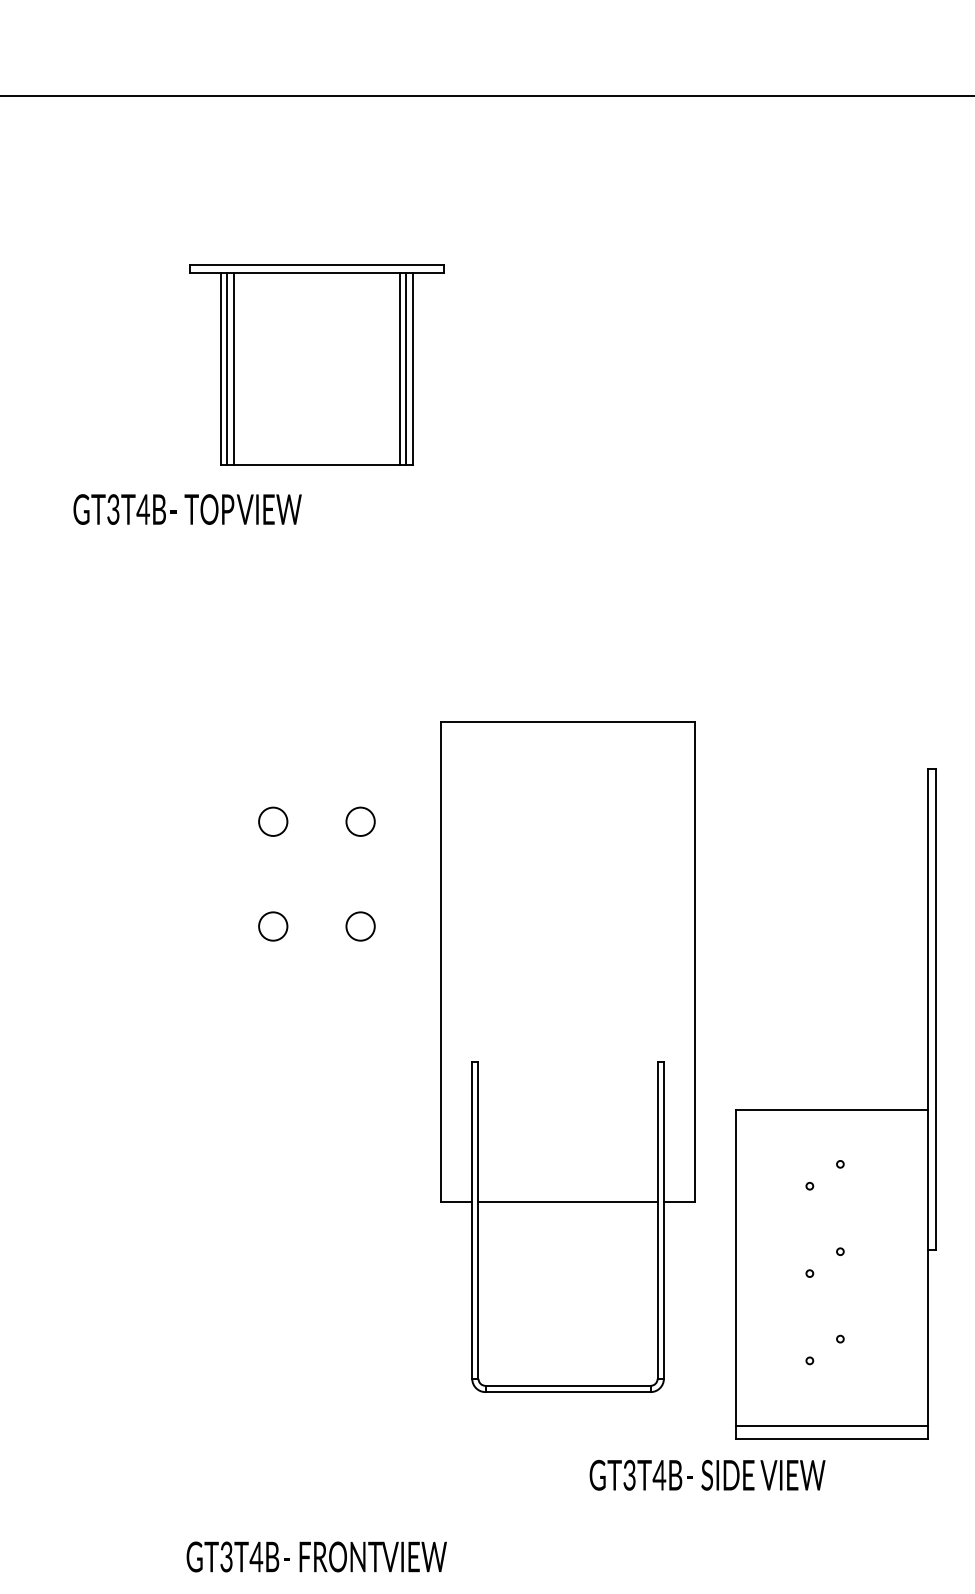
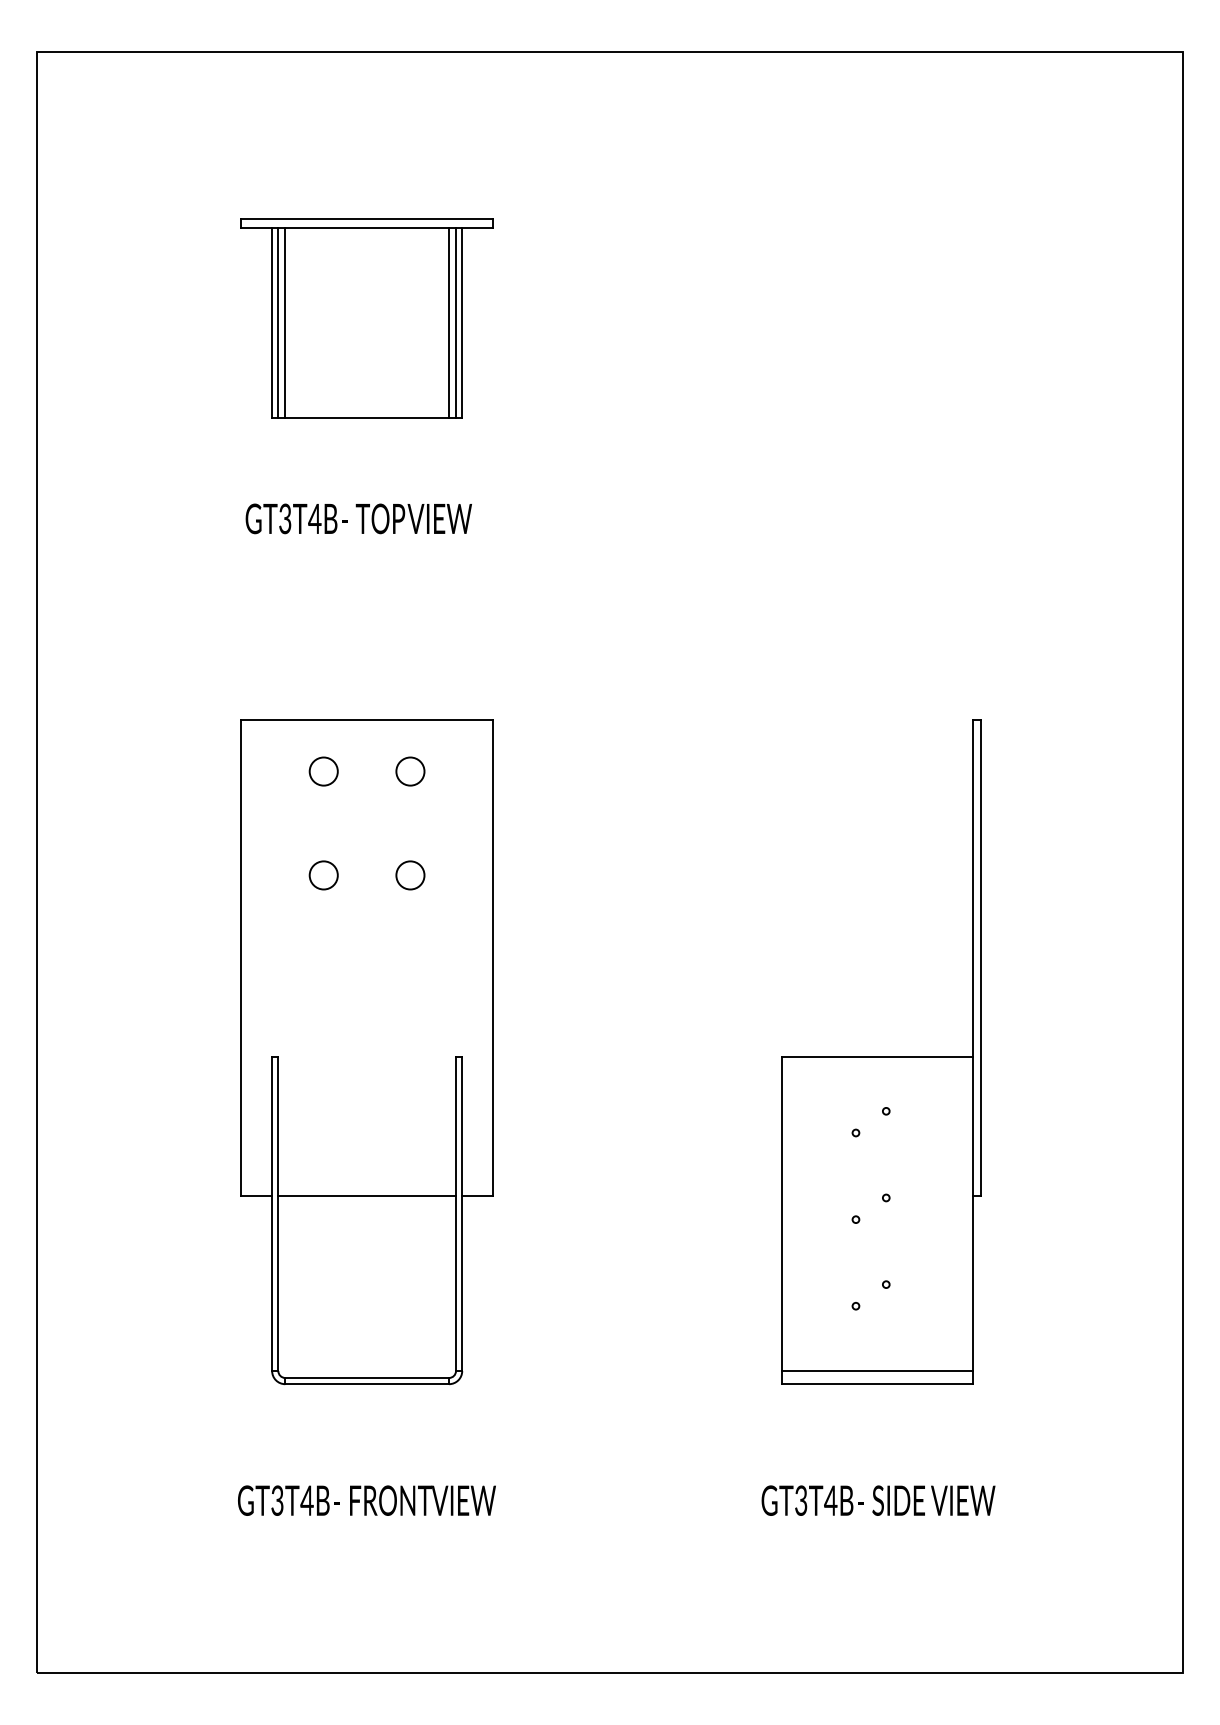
text: (187, 509) -> (358, 518), moved
part: (567, 1057) -> (366, 1052), moved
text: (707, 1475) -> (878, 1500), moved

